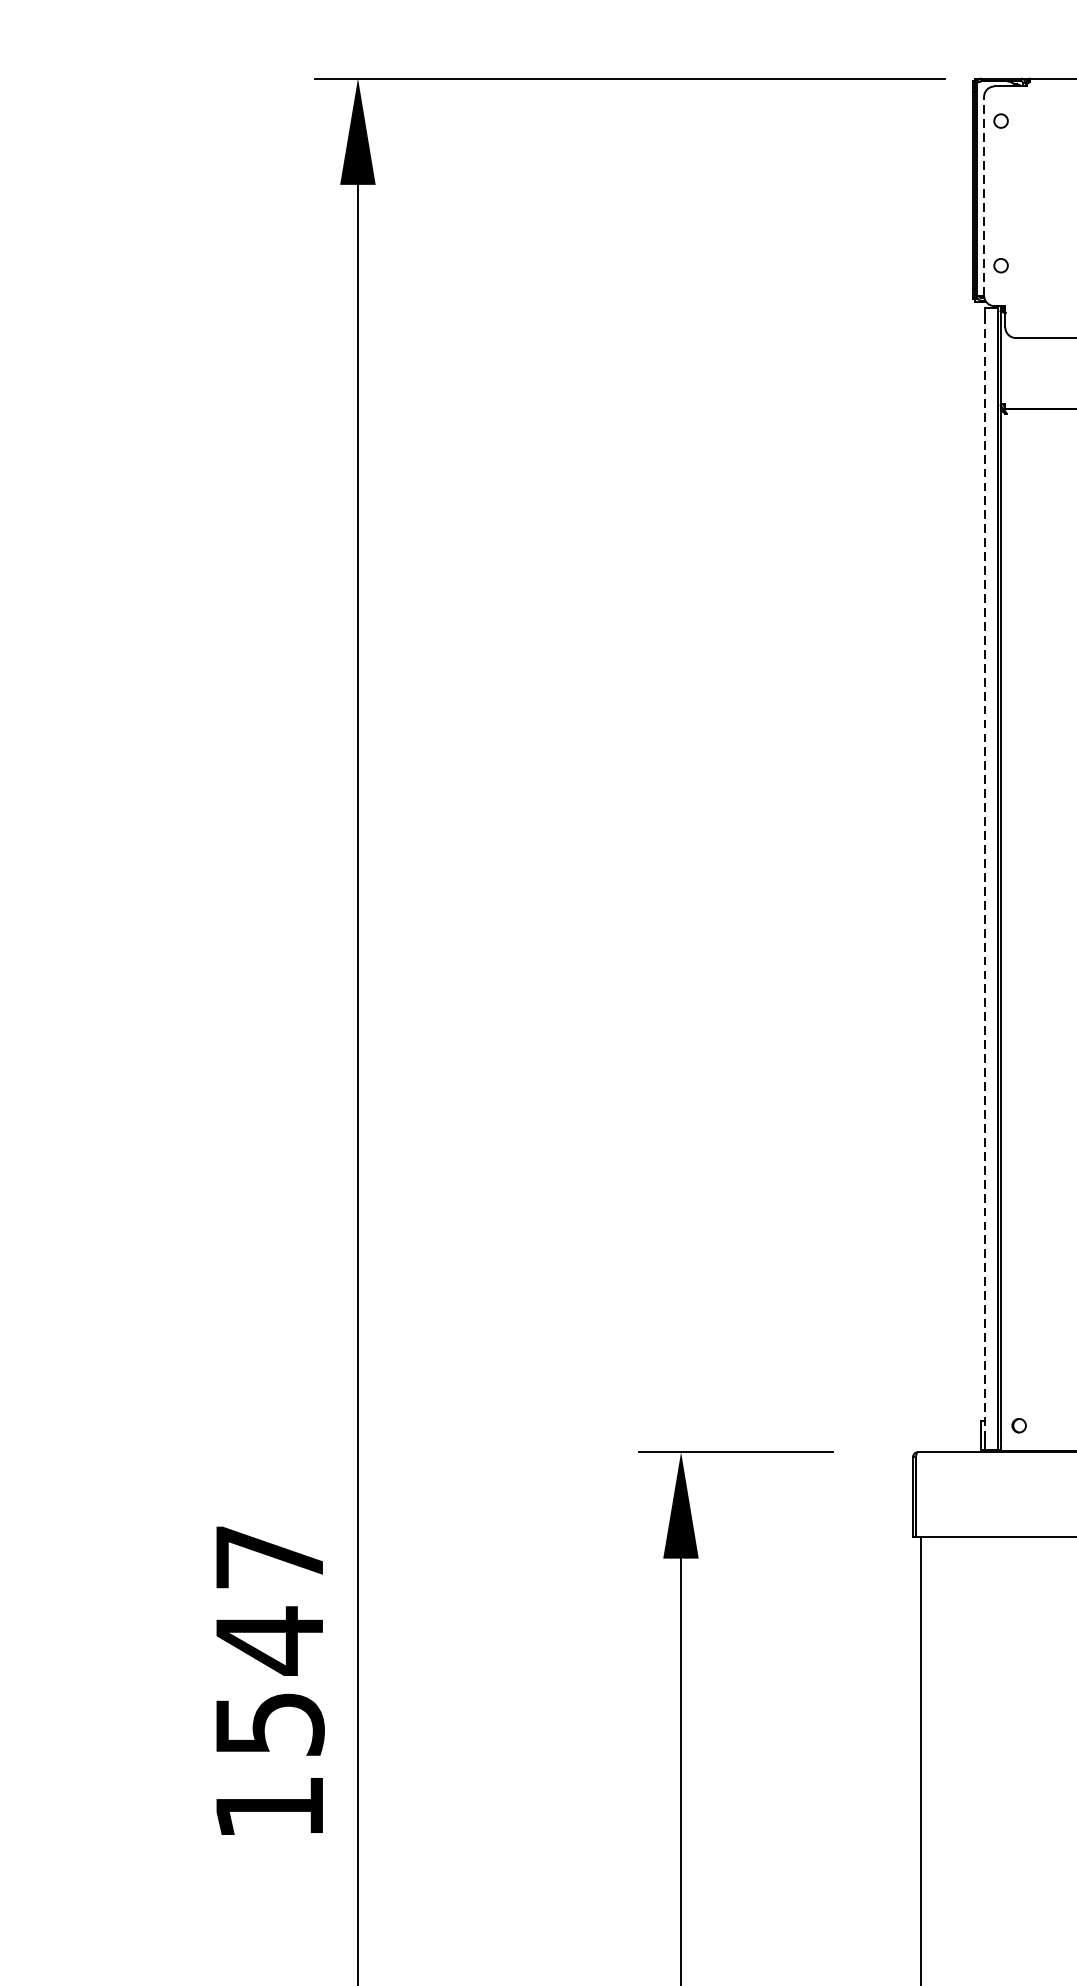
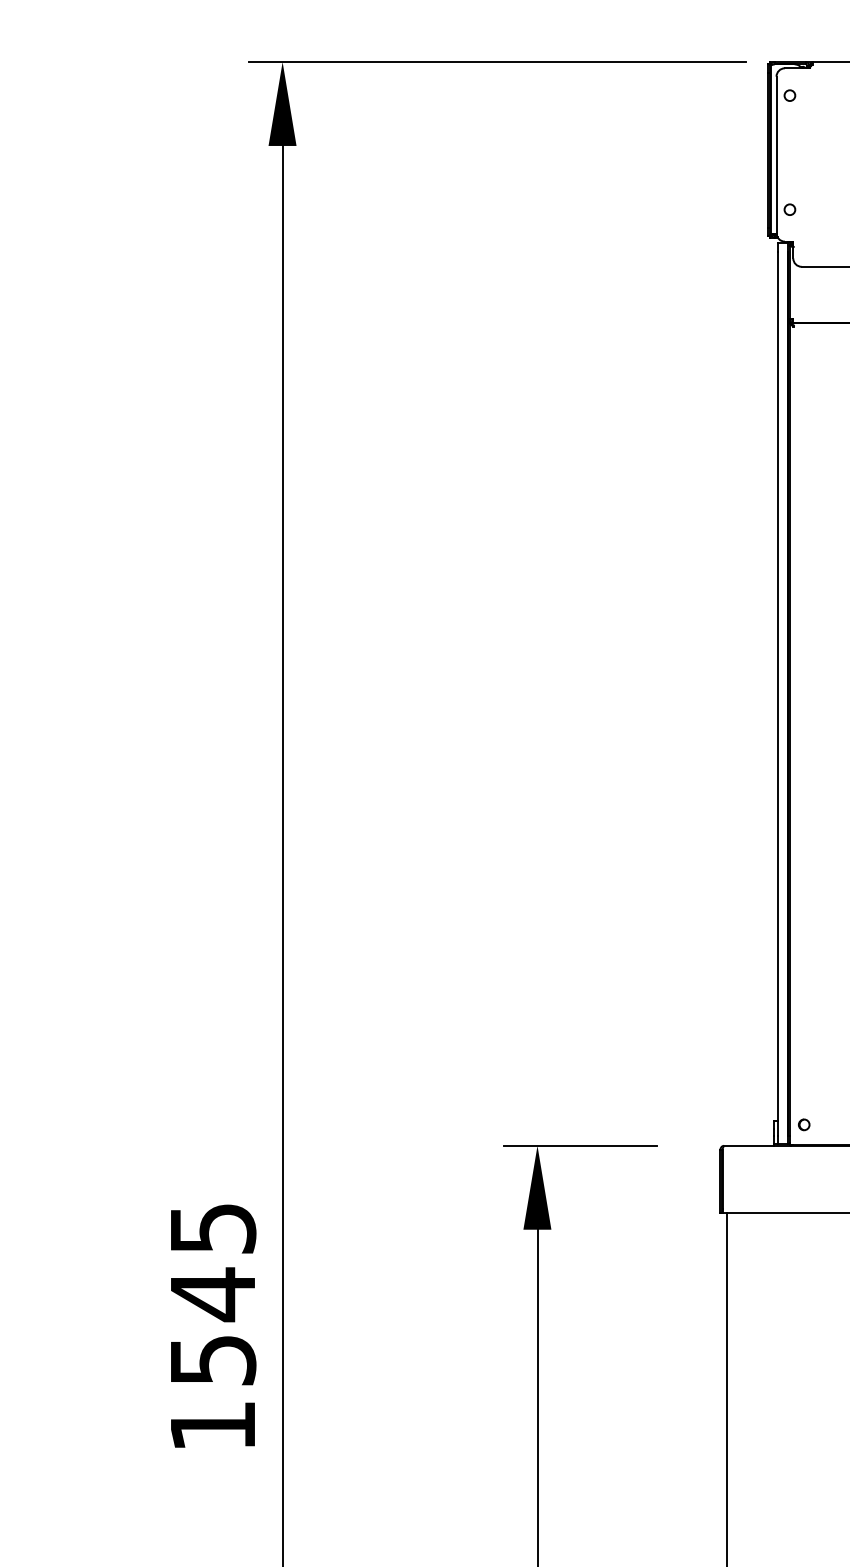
line: (984, 195) -> (776, 154), dashed -> solid
line: (985, 878) -> (777, 693), dashed -> solid
text: (270, 1557) -> (213, 1228), 1547 -> 1545

